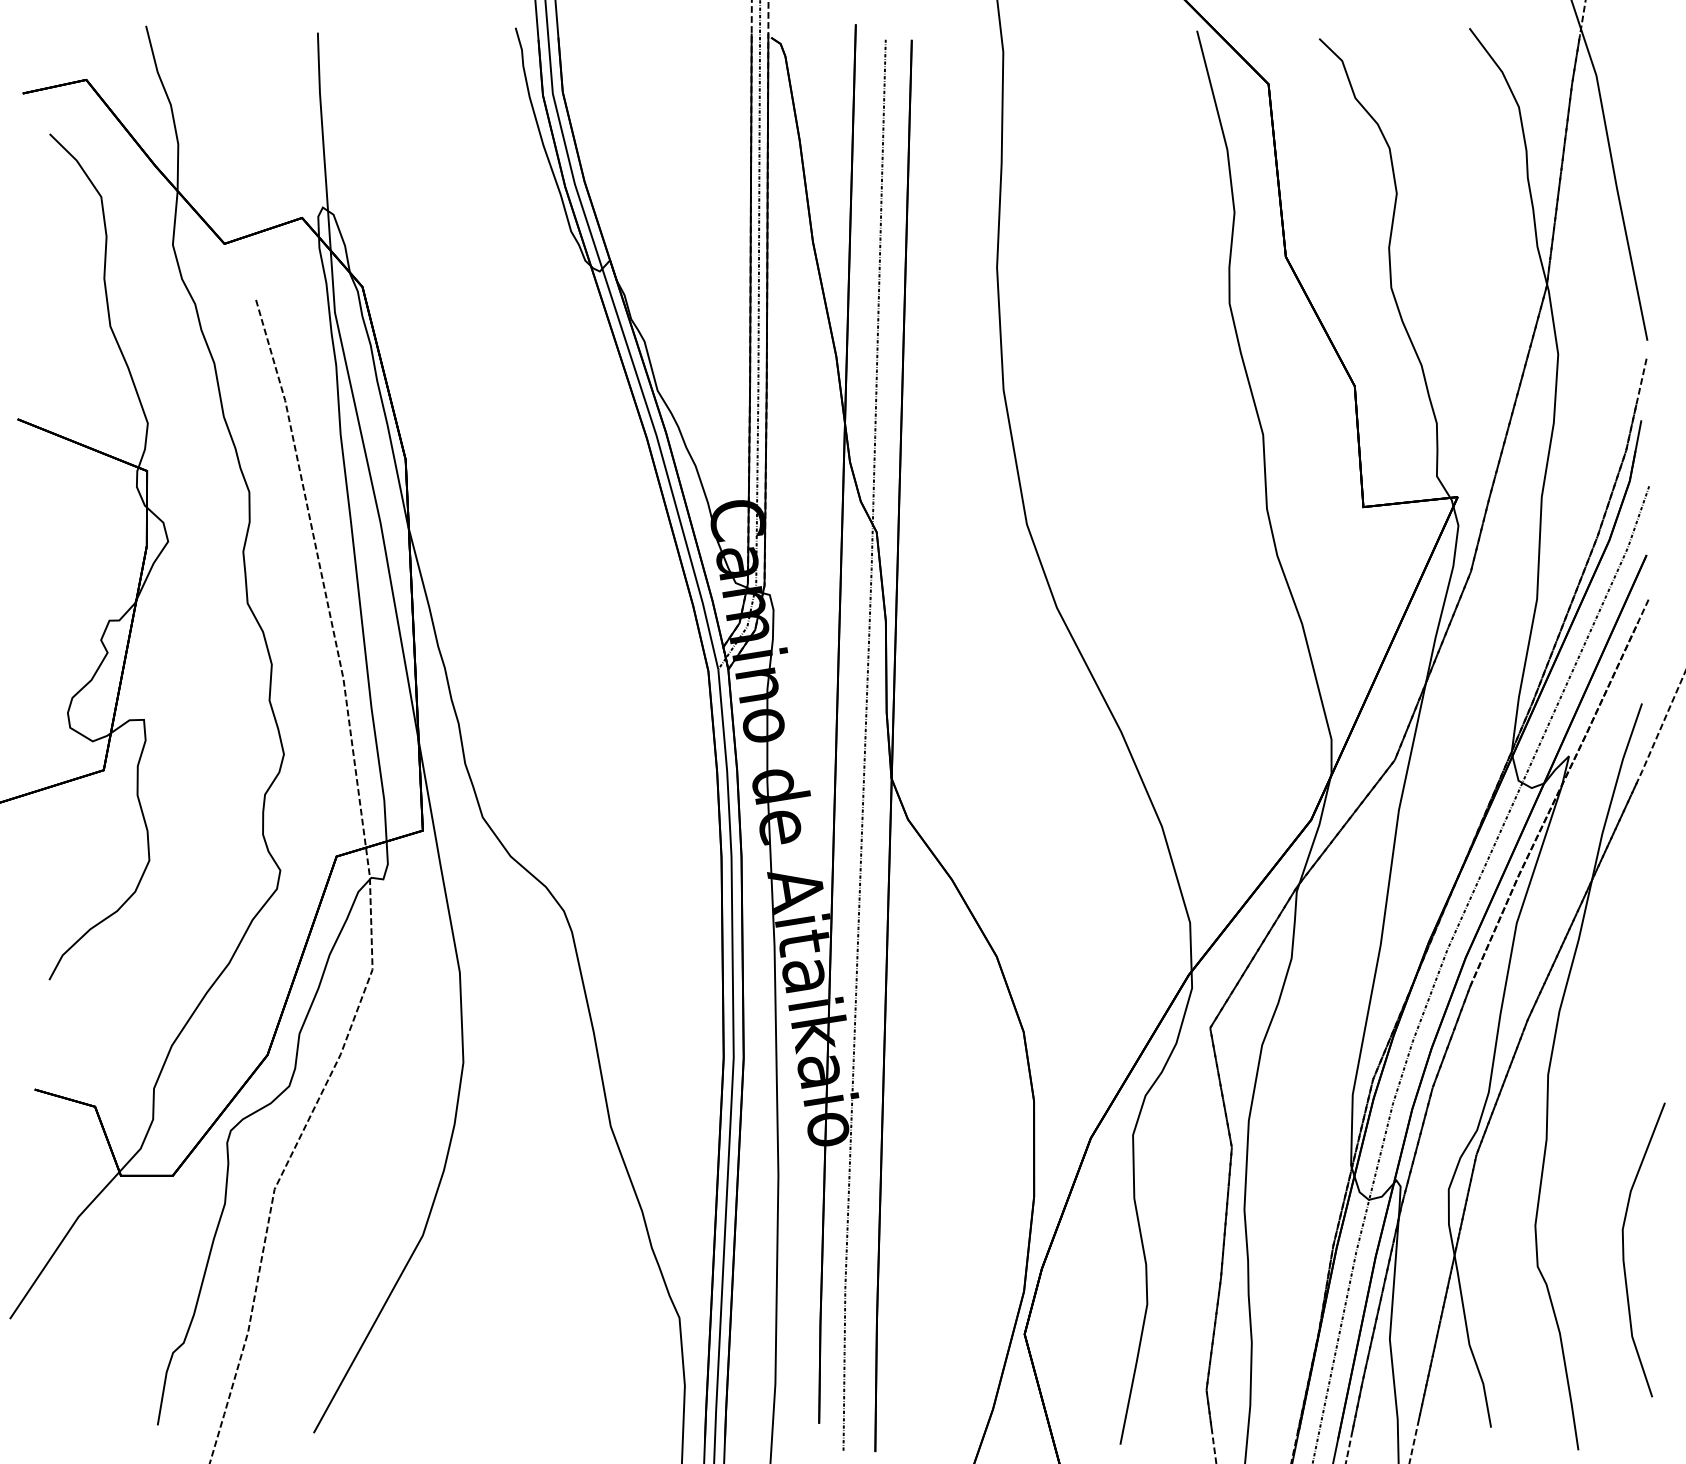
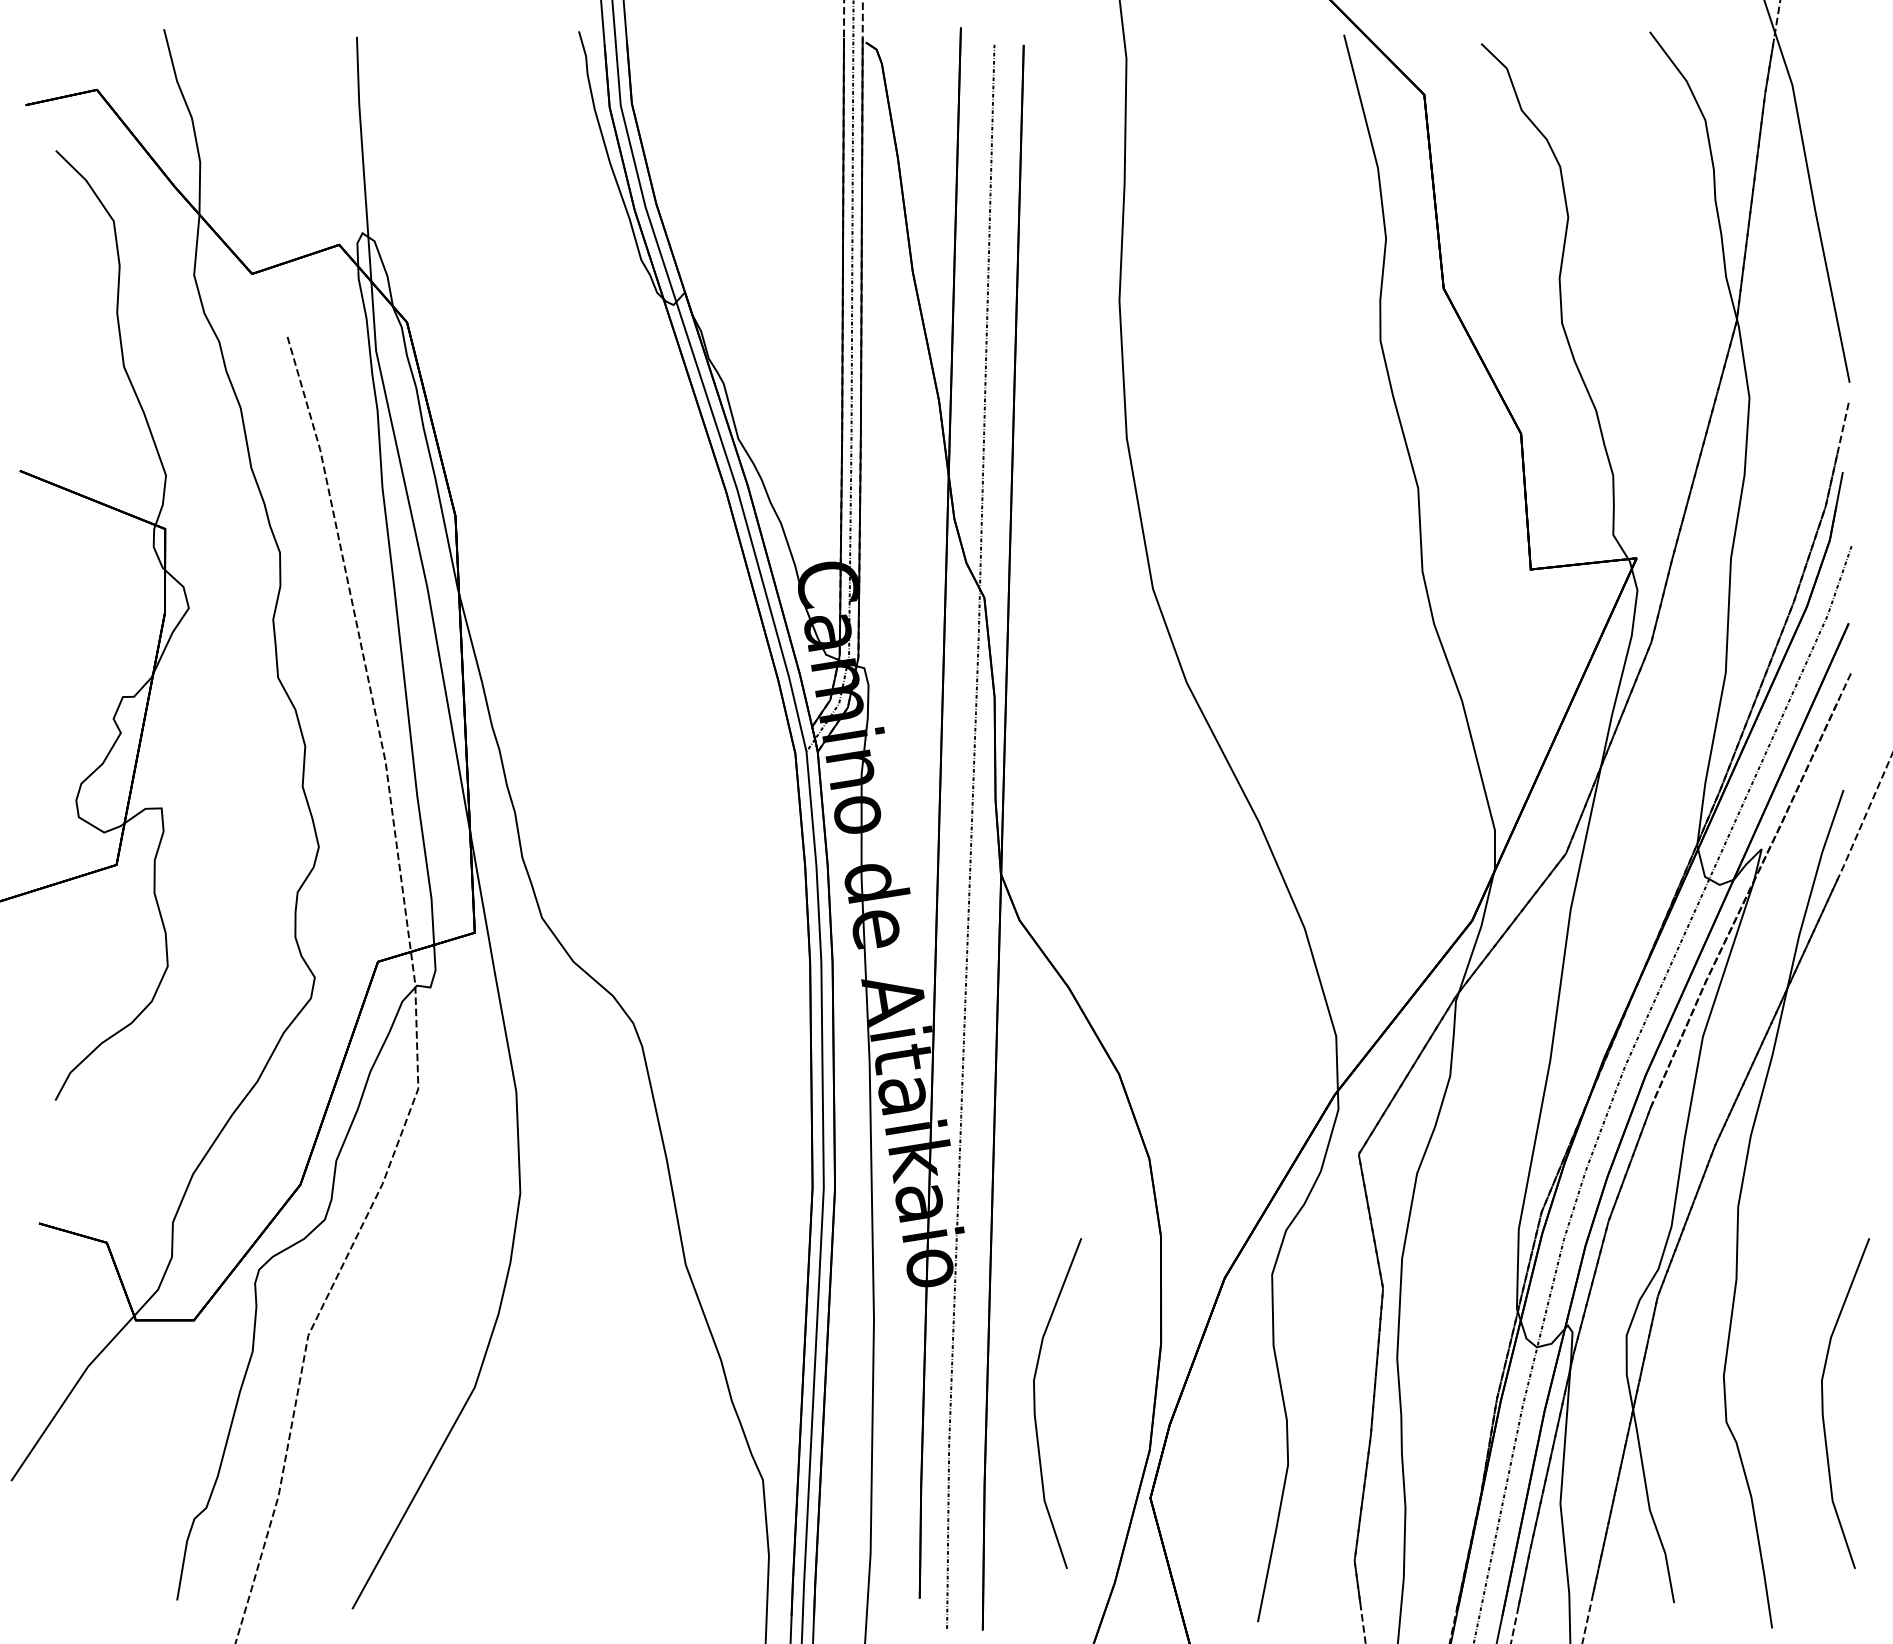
part: (922, 1249) -> (1035, 1403), added

